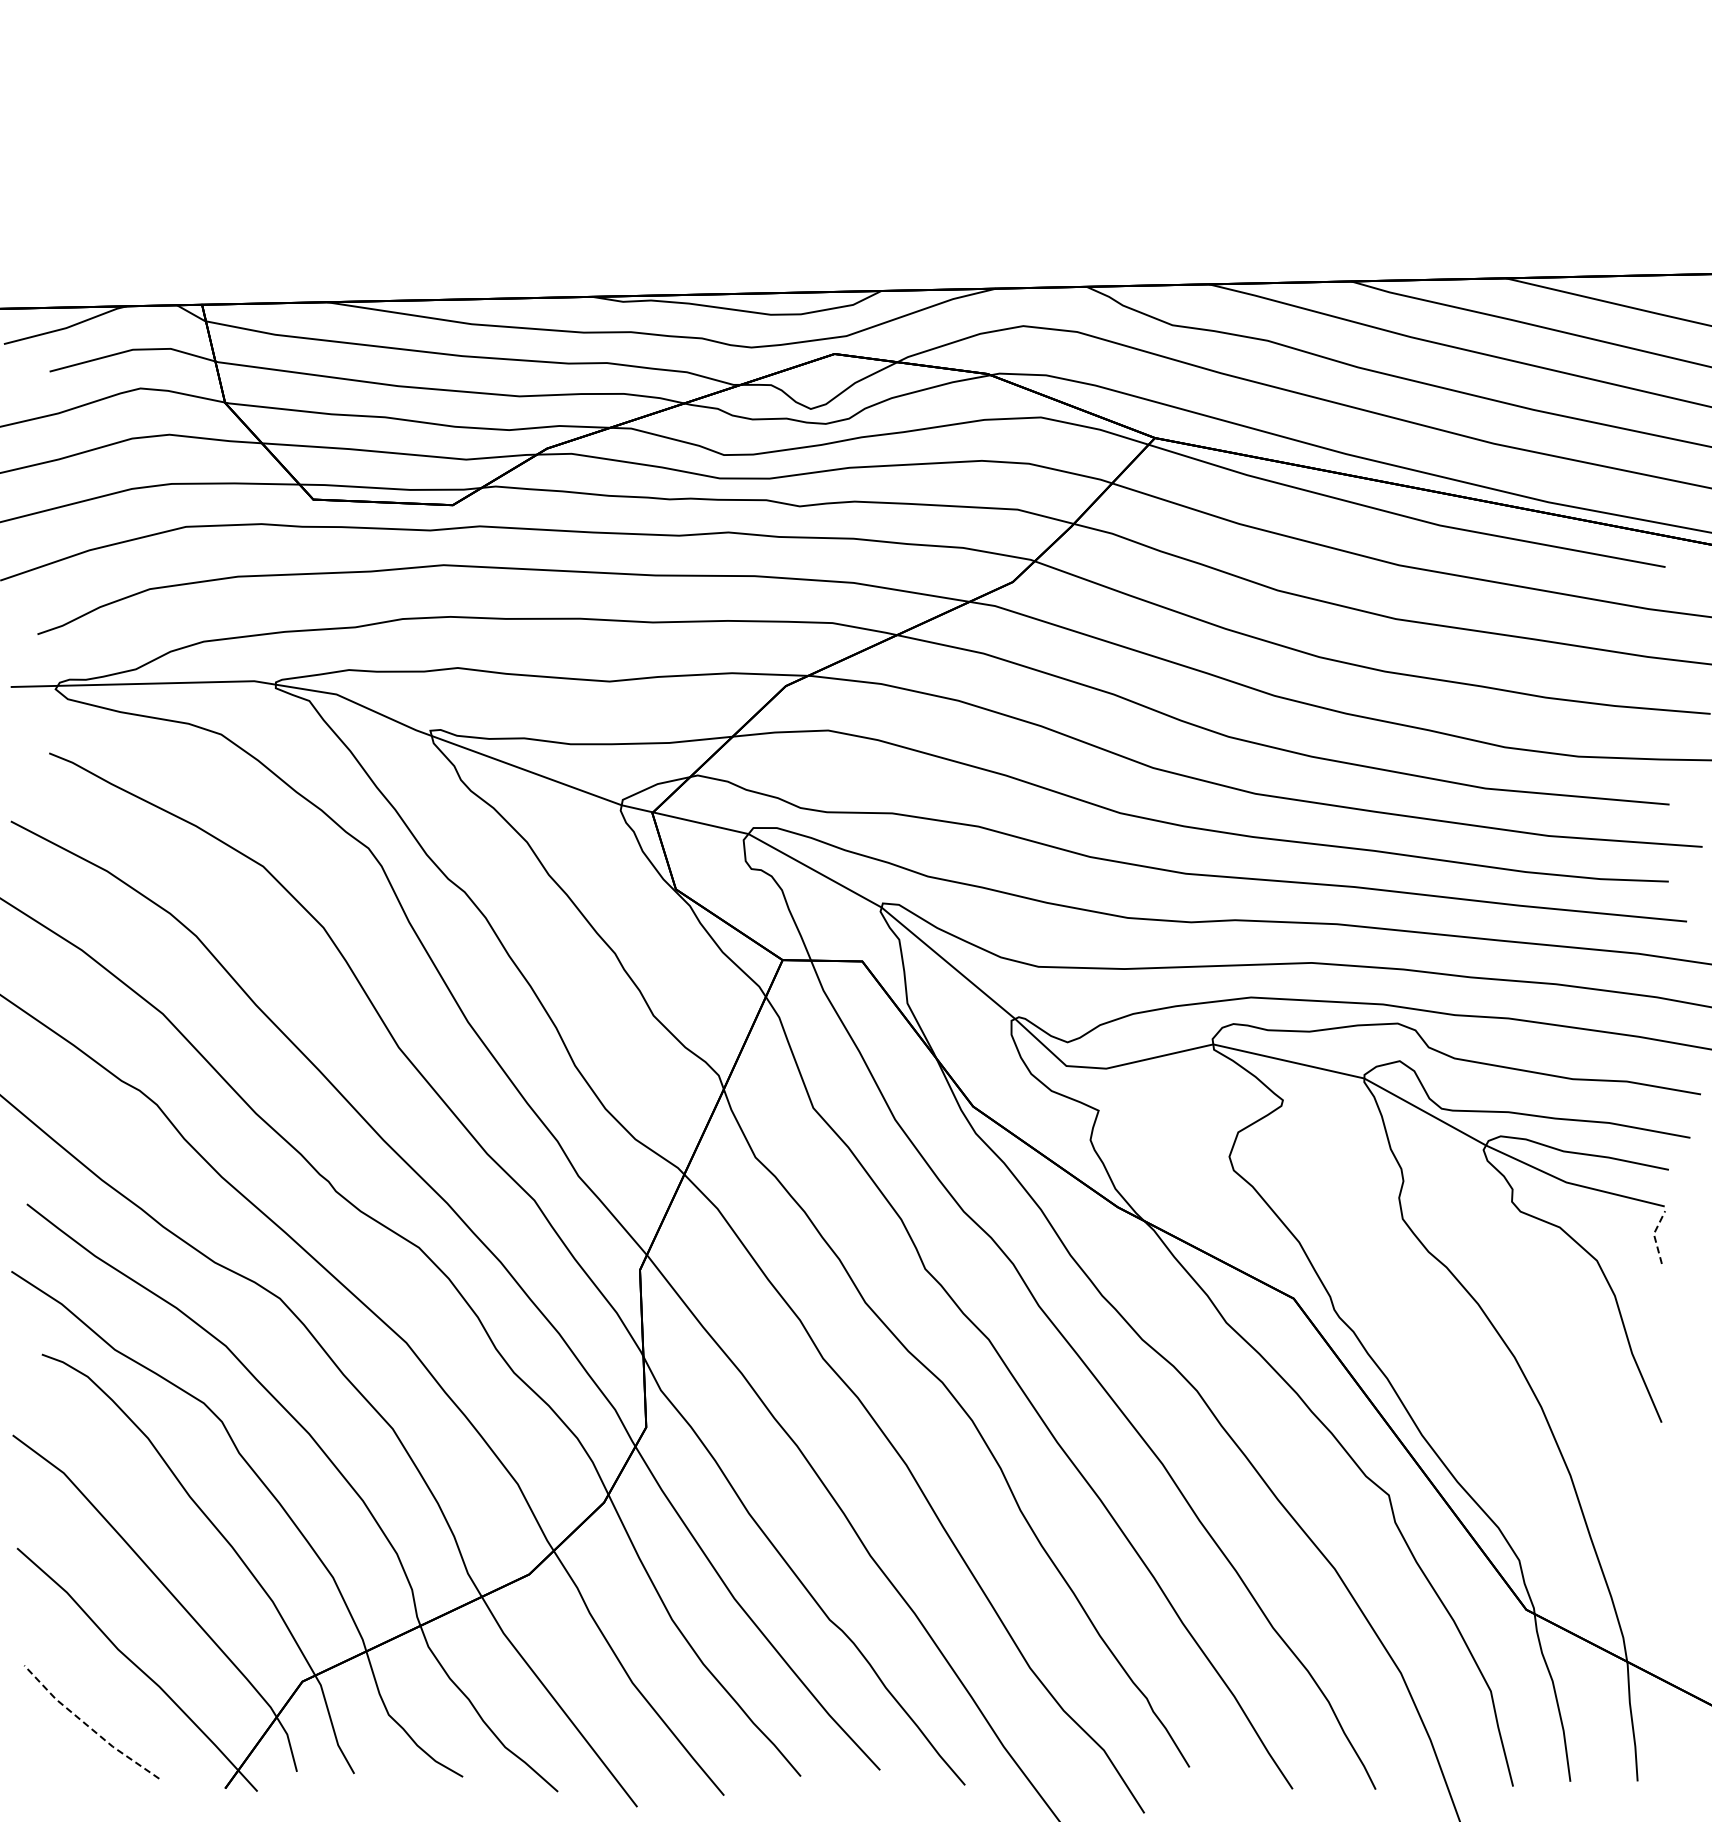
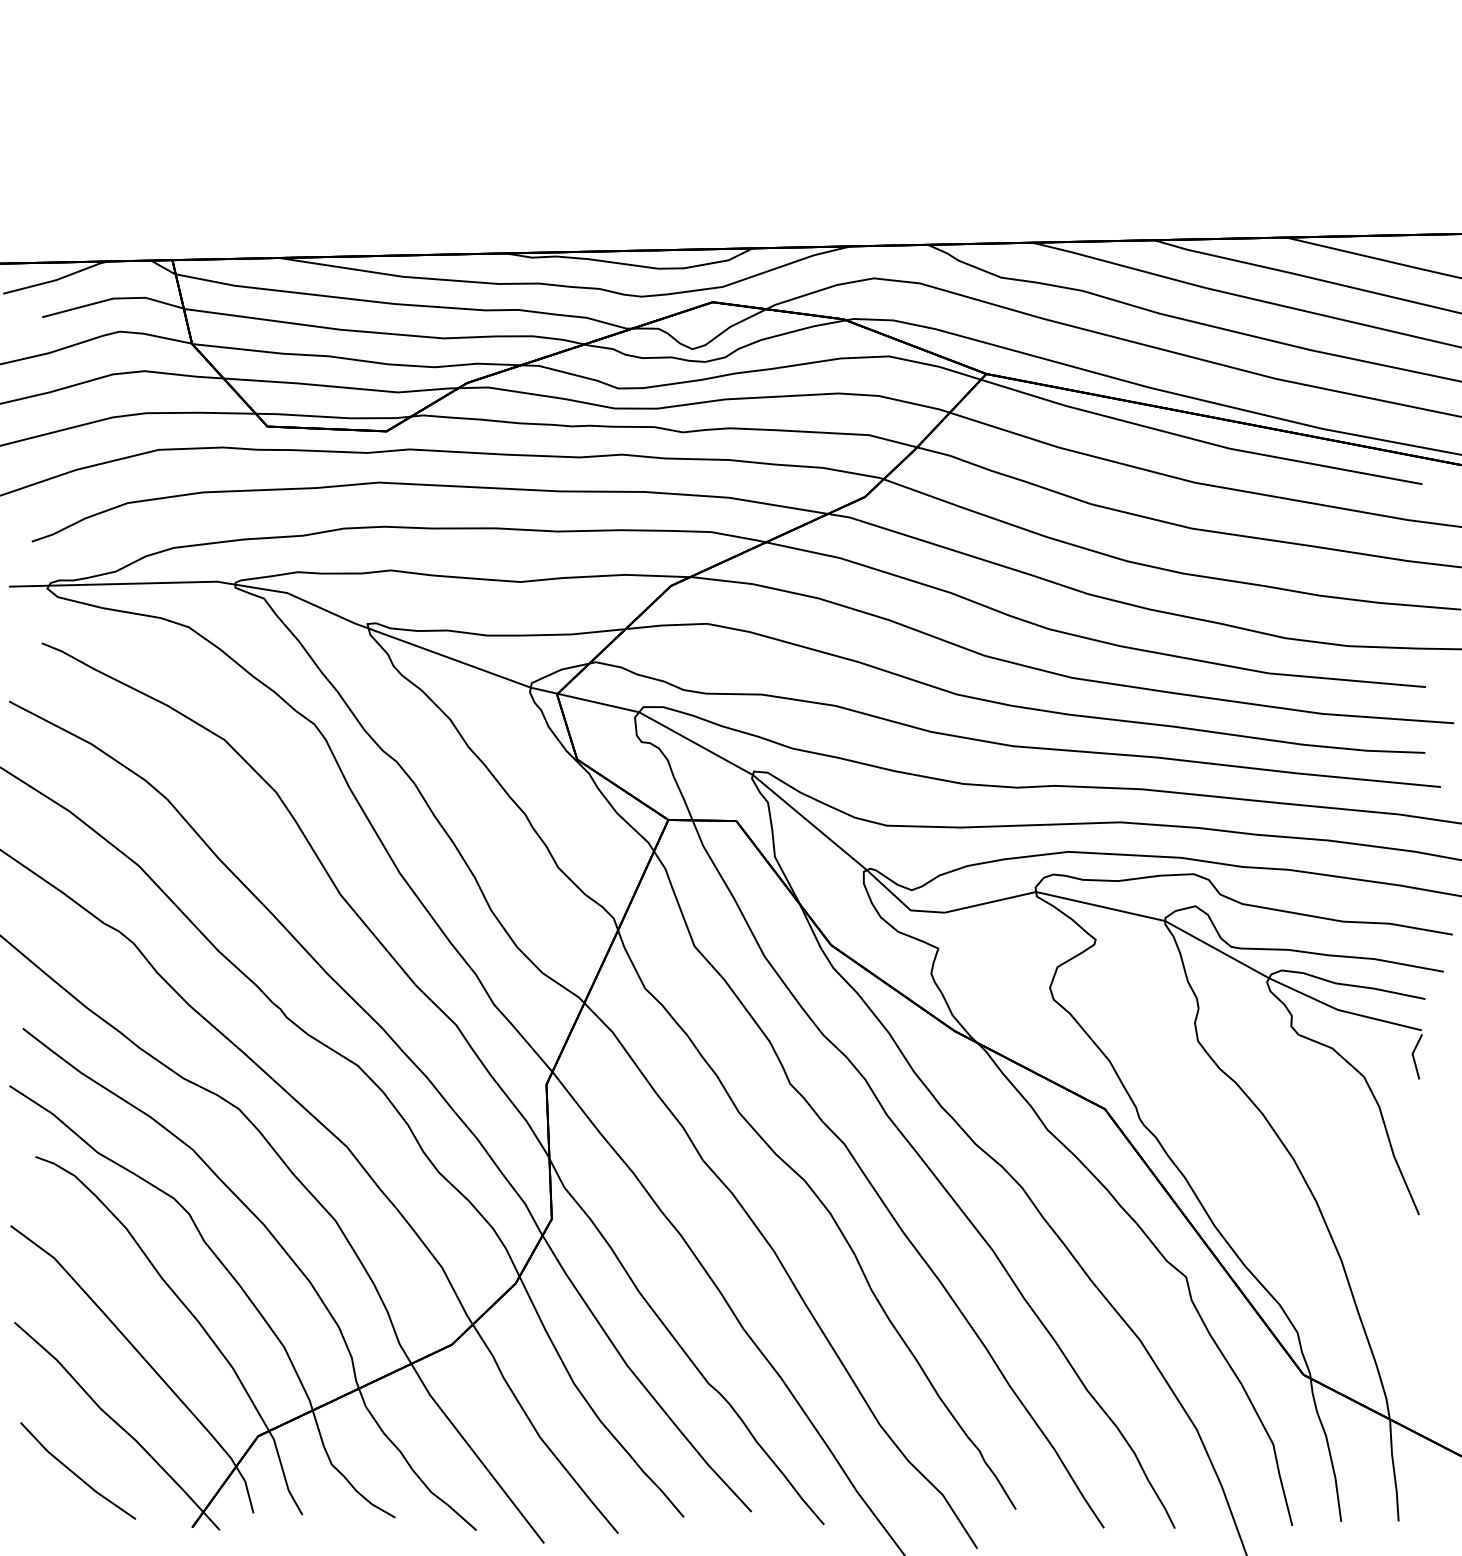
line: (1654, 1236) -> (1413, 1056), dashed -> solid
line: (87, 1725) -> (74, 1473), dashed -> solid

